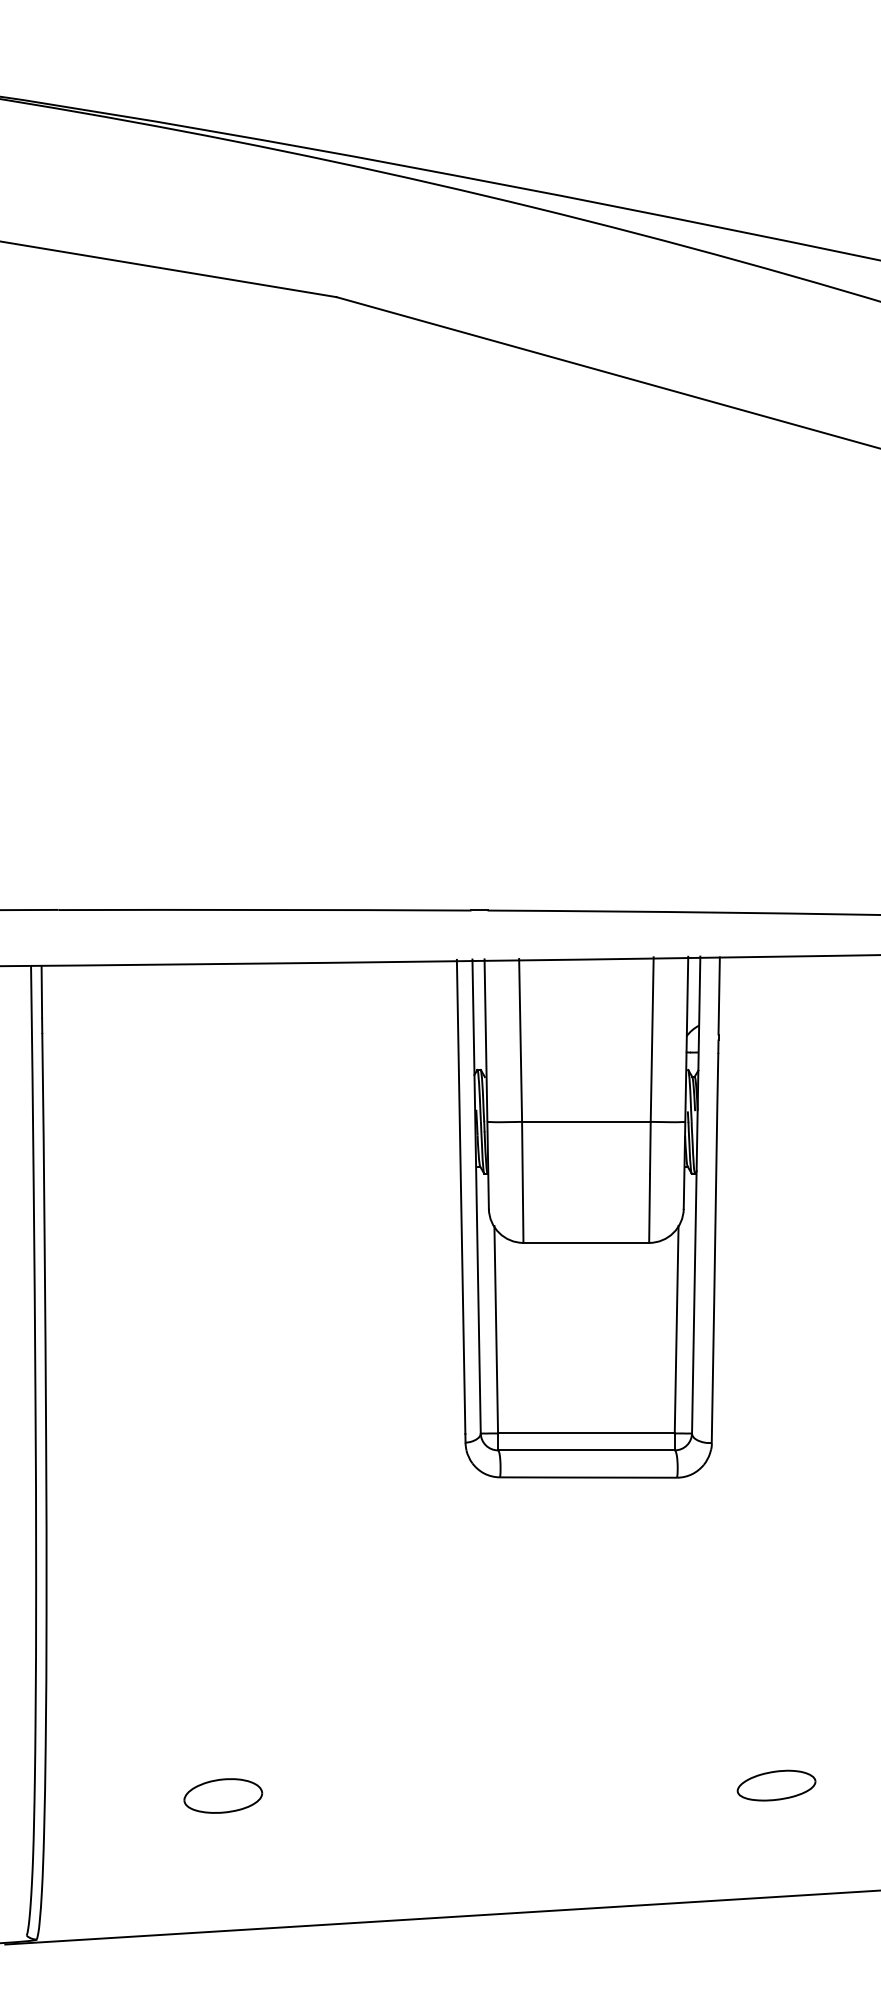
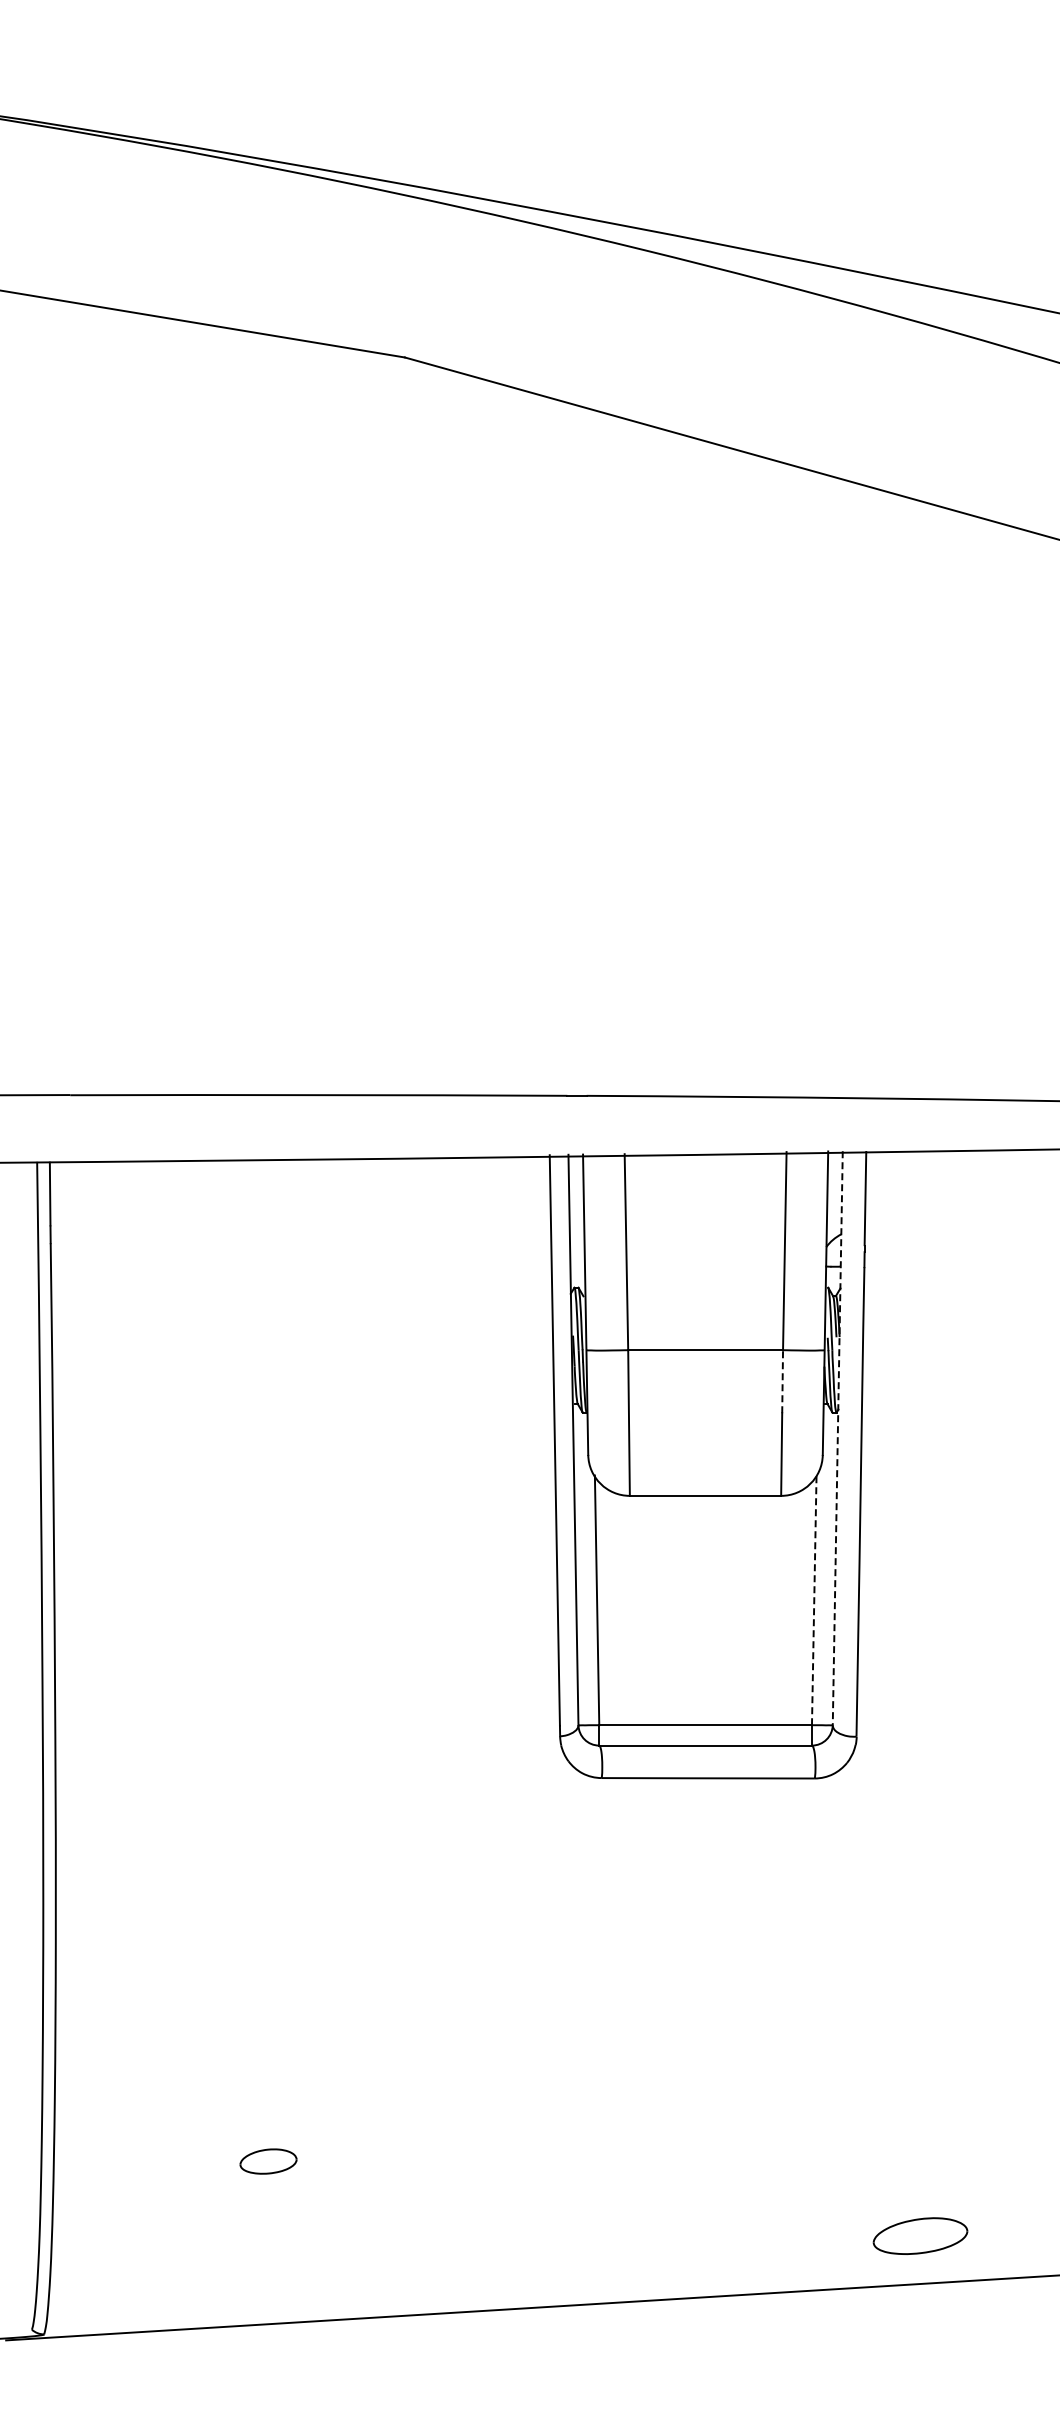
line: (650, 1147) -> (782, 1381), solid -> dashed
line: (695, 1195) -> (837, 1438), solid -> dashed
line: (676, 1329) -> (814, 1600), solid -> dashed
part: (776, 1785) -> (920, 2235), moved
part: (223, 1795) -> (268, 2161), size x0.6

